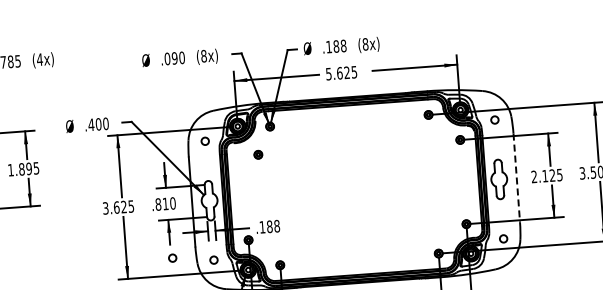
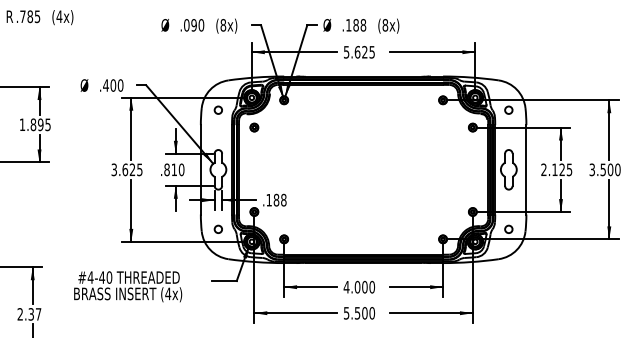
part: (258, 154) -> (254, 127), moved
line: (516, 177) -> (526, 169), dashed -> solid
circle: (171, 257) -> (176, 223), removed

